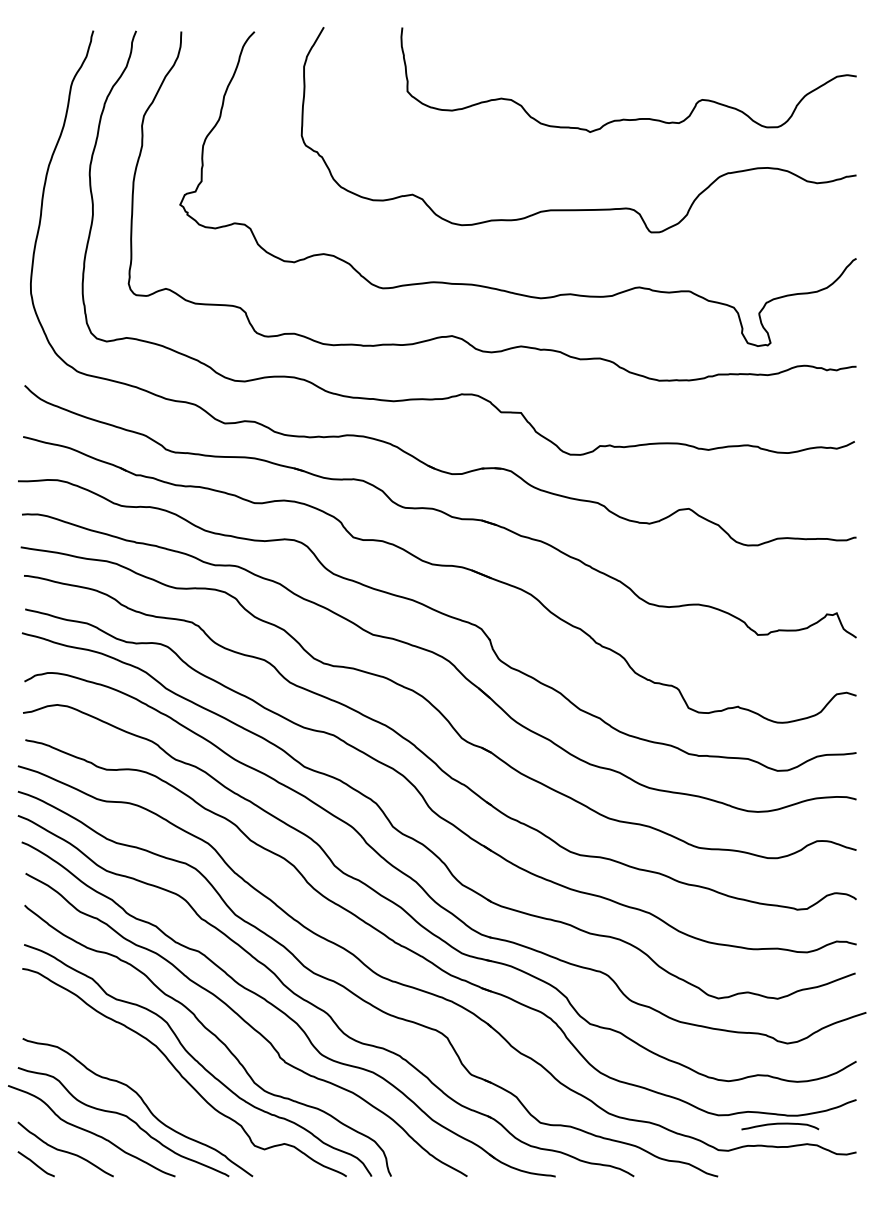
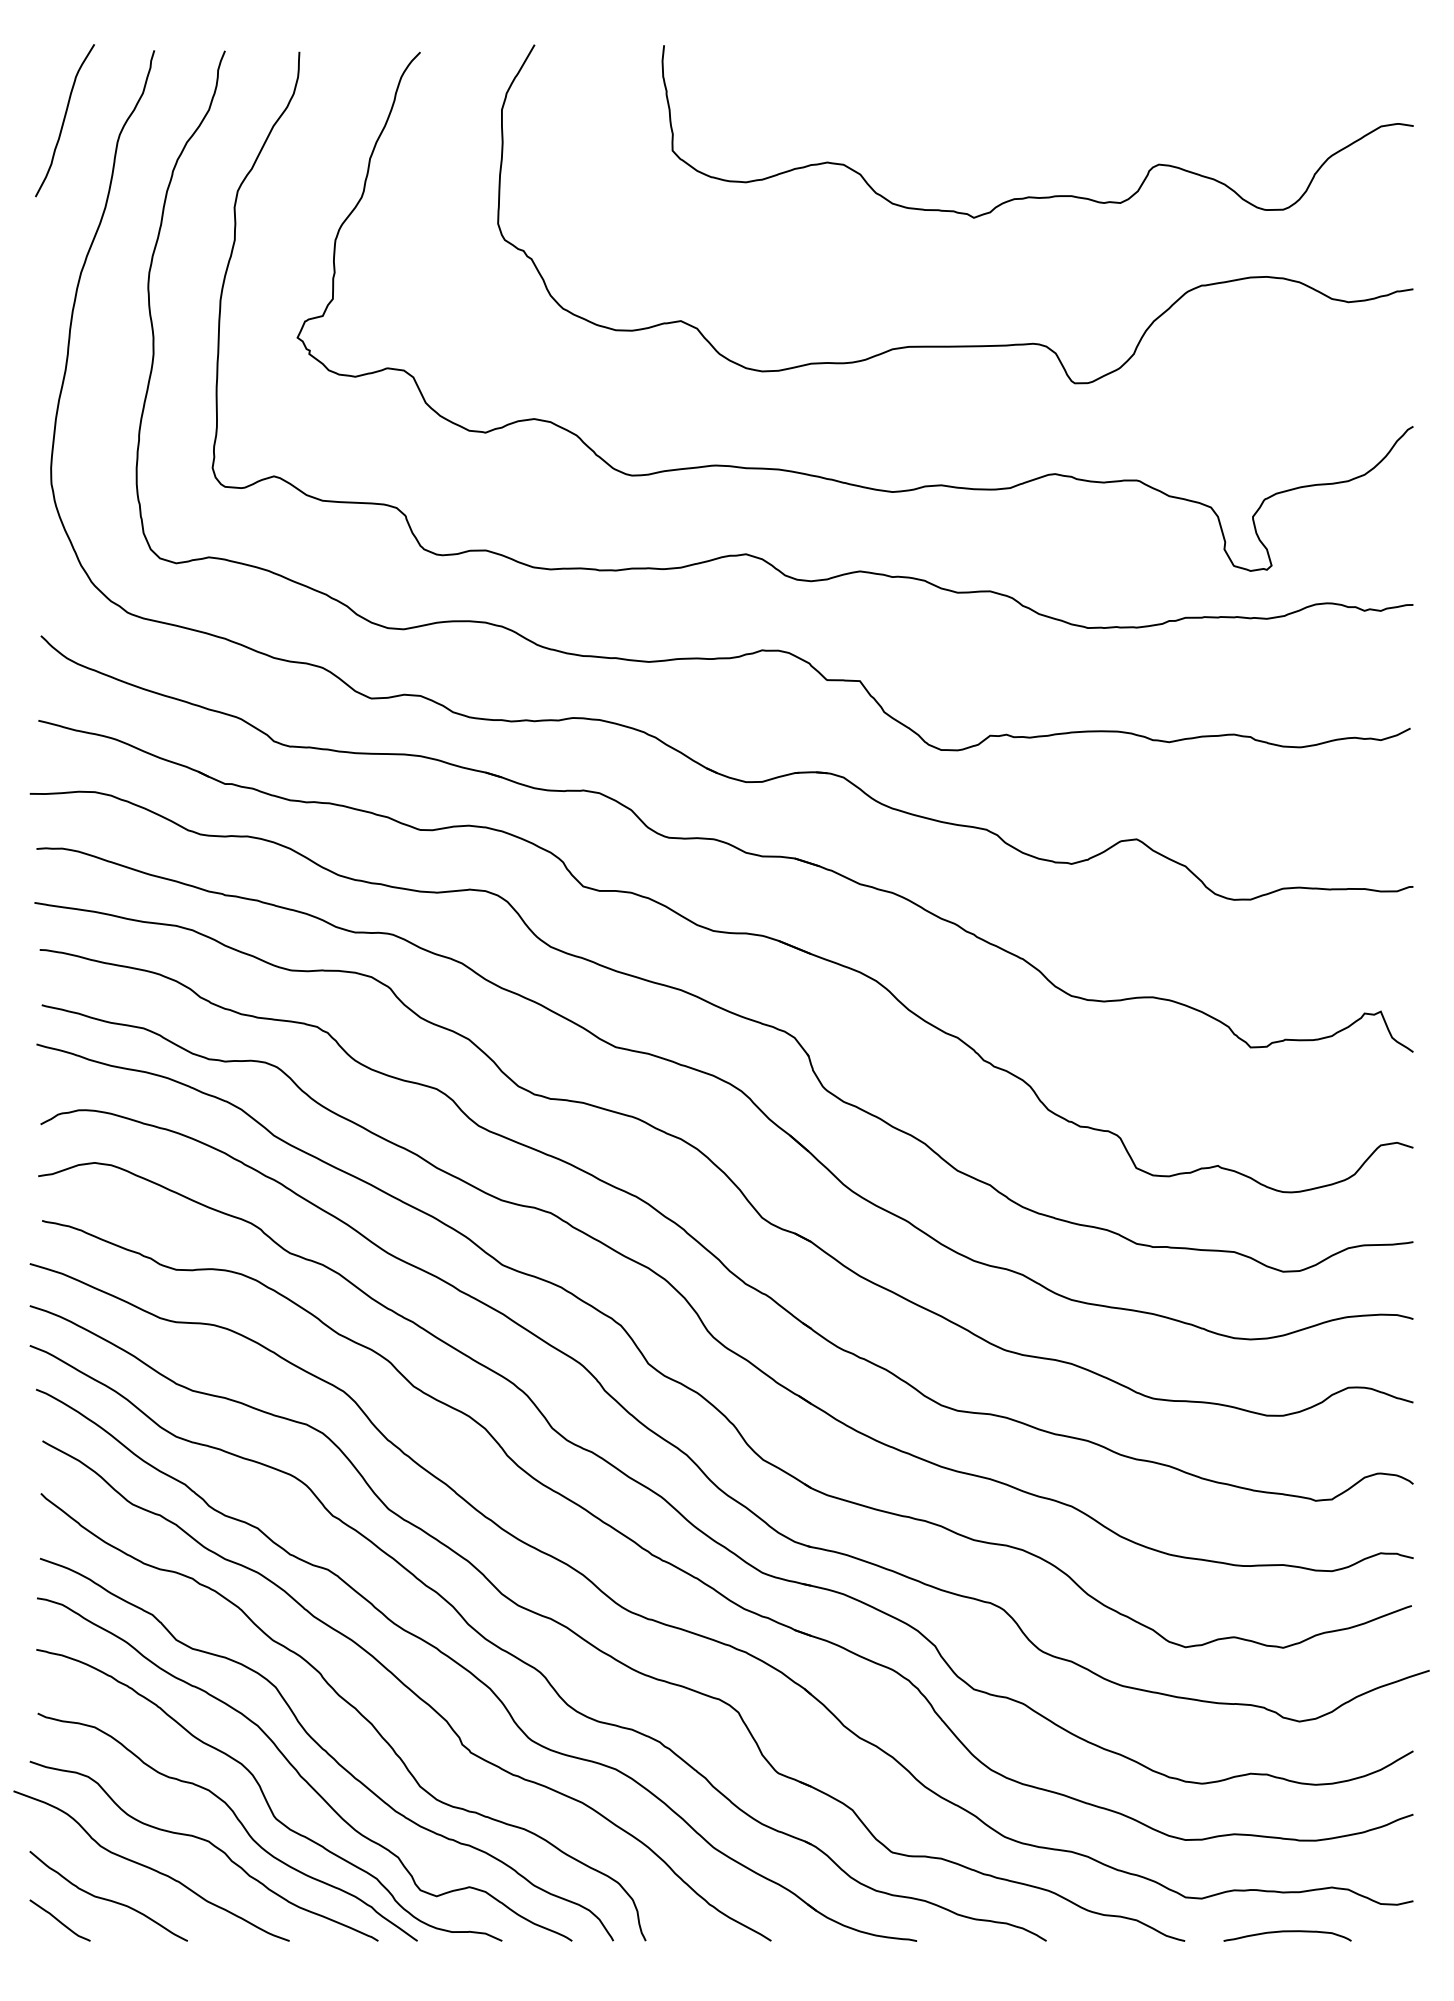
curve: (38, 72) -> (63, 119), added
curve: (161, 1089) -> (266, 1797), added
curve: (780, 1124) -> (1287, 1932), moved

